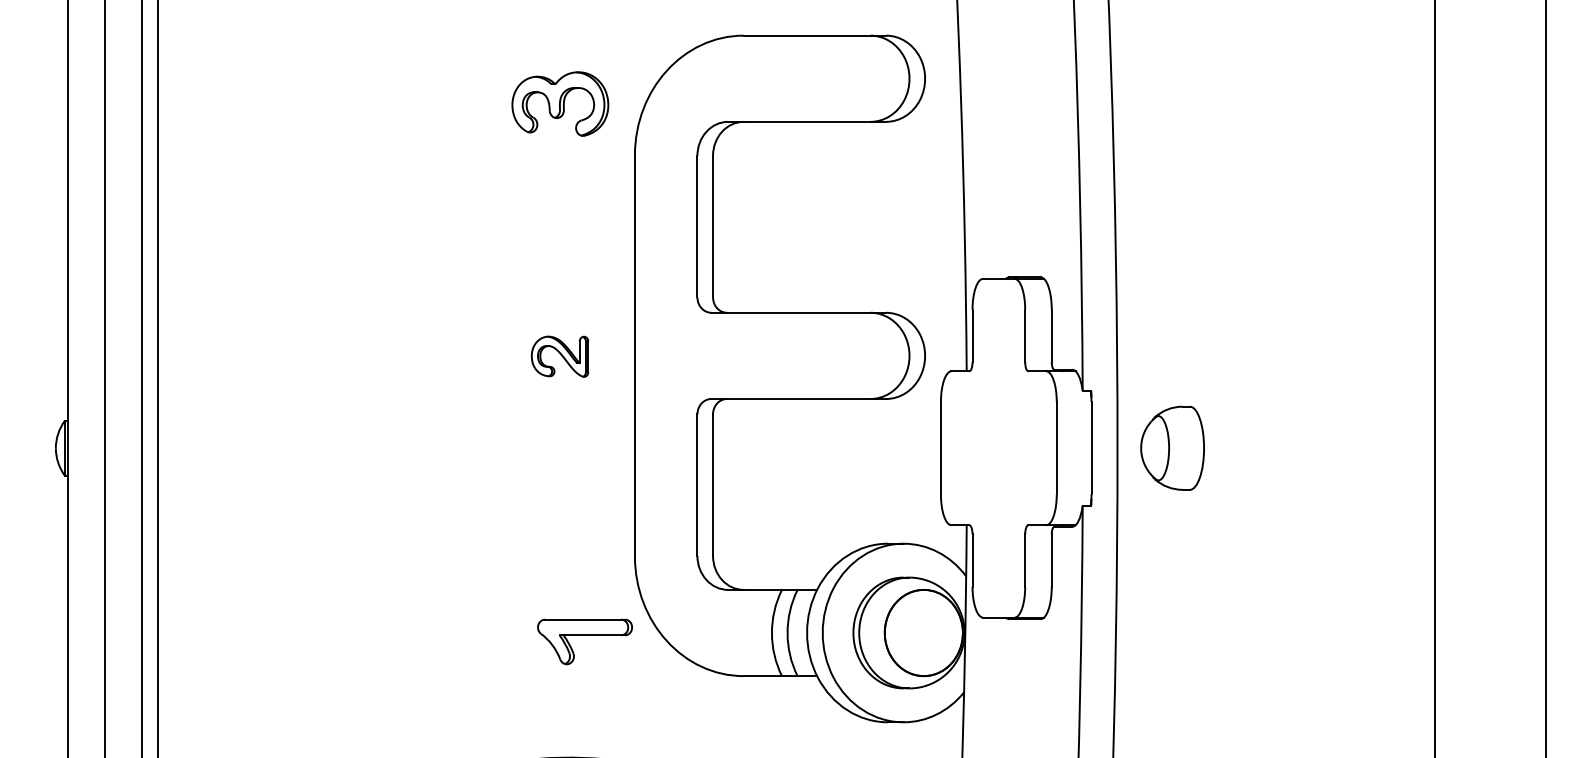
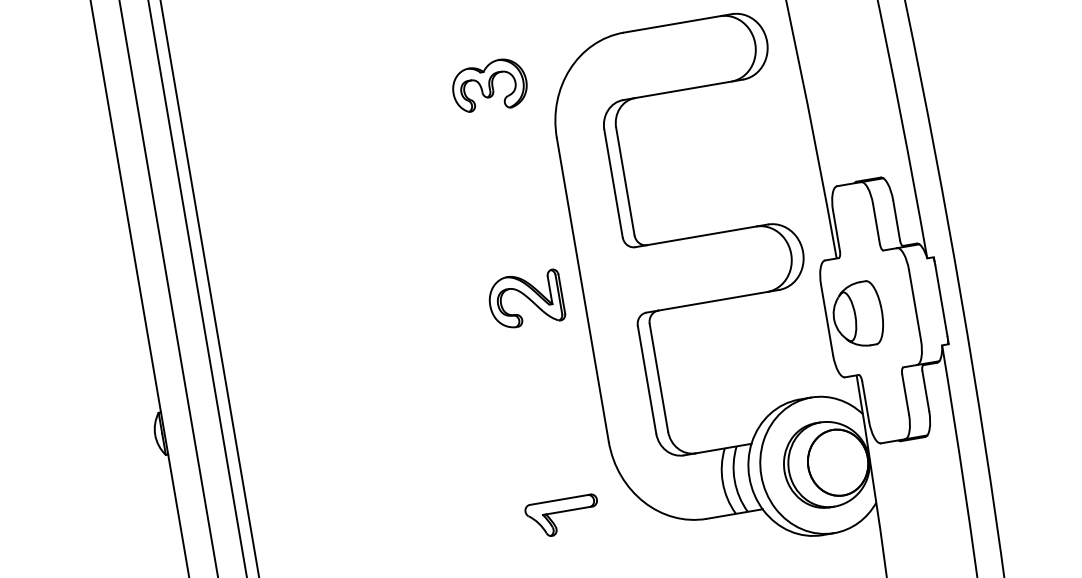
part: (560, 103) -> (489, 85), moved
part: (559, 356) -> (525, 300), size x1.67
part: (1172, 447) -> (857, 314), moved
part: (584, 641) -> (562, 516), moved

